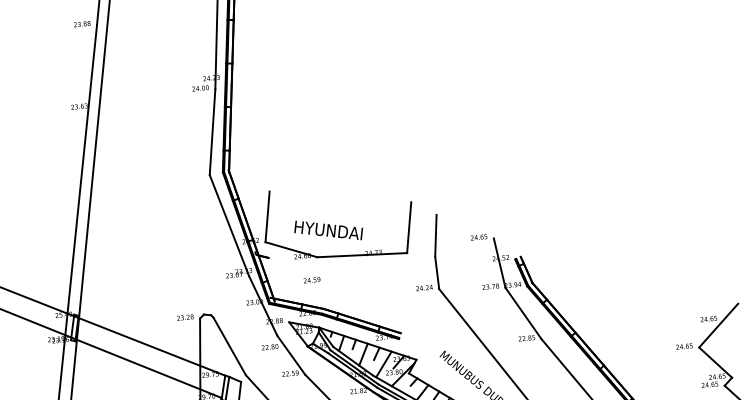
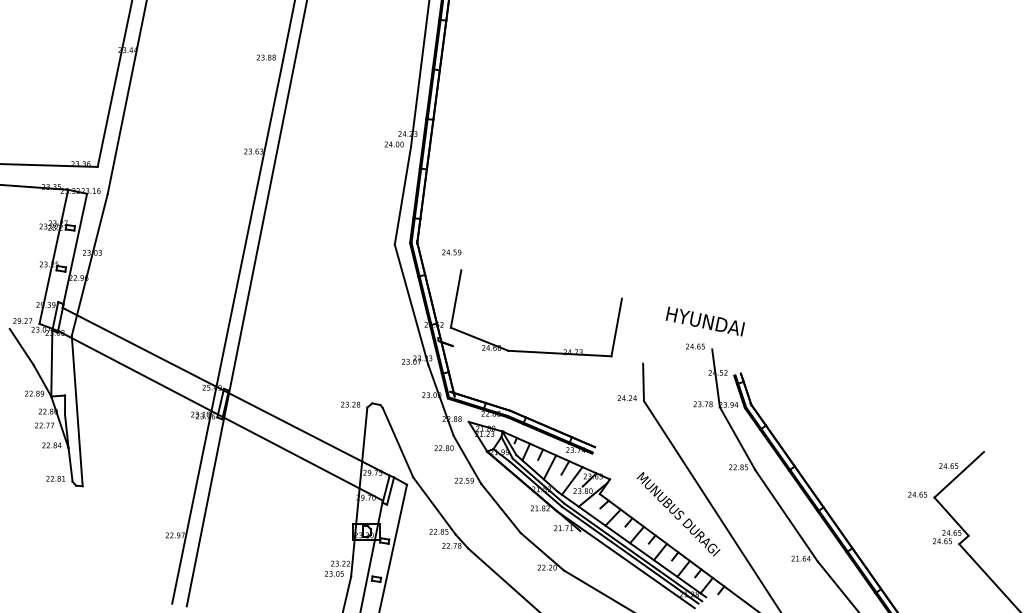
text: (327, 230) -> (704, 321), moved
line: (436, 235) -> (646, 339), removed
text: (311, 280) -> (451, 252), moved

